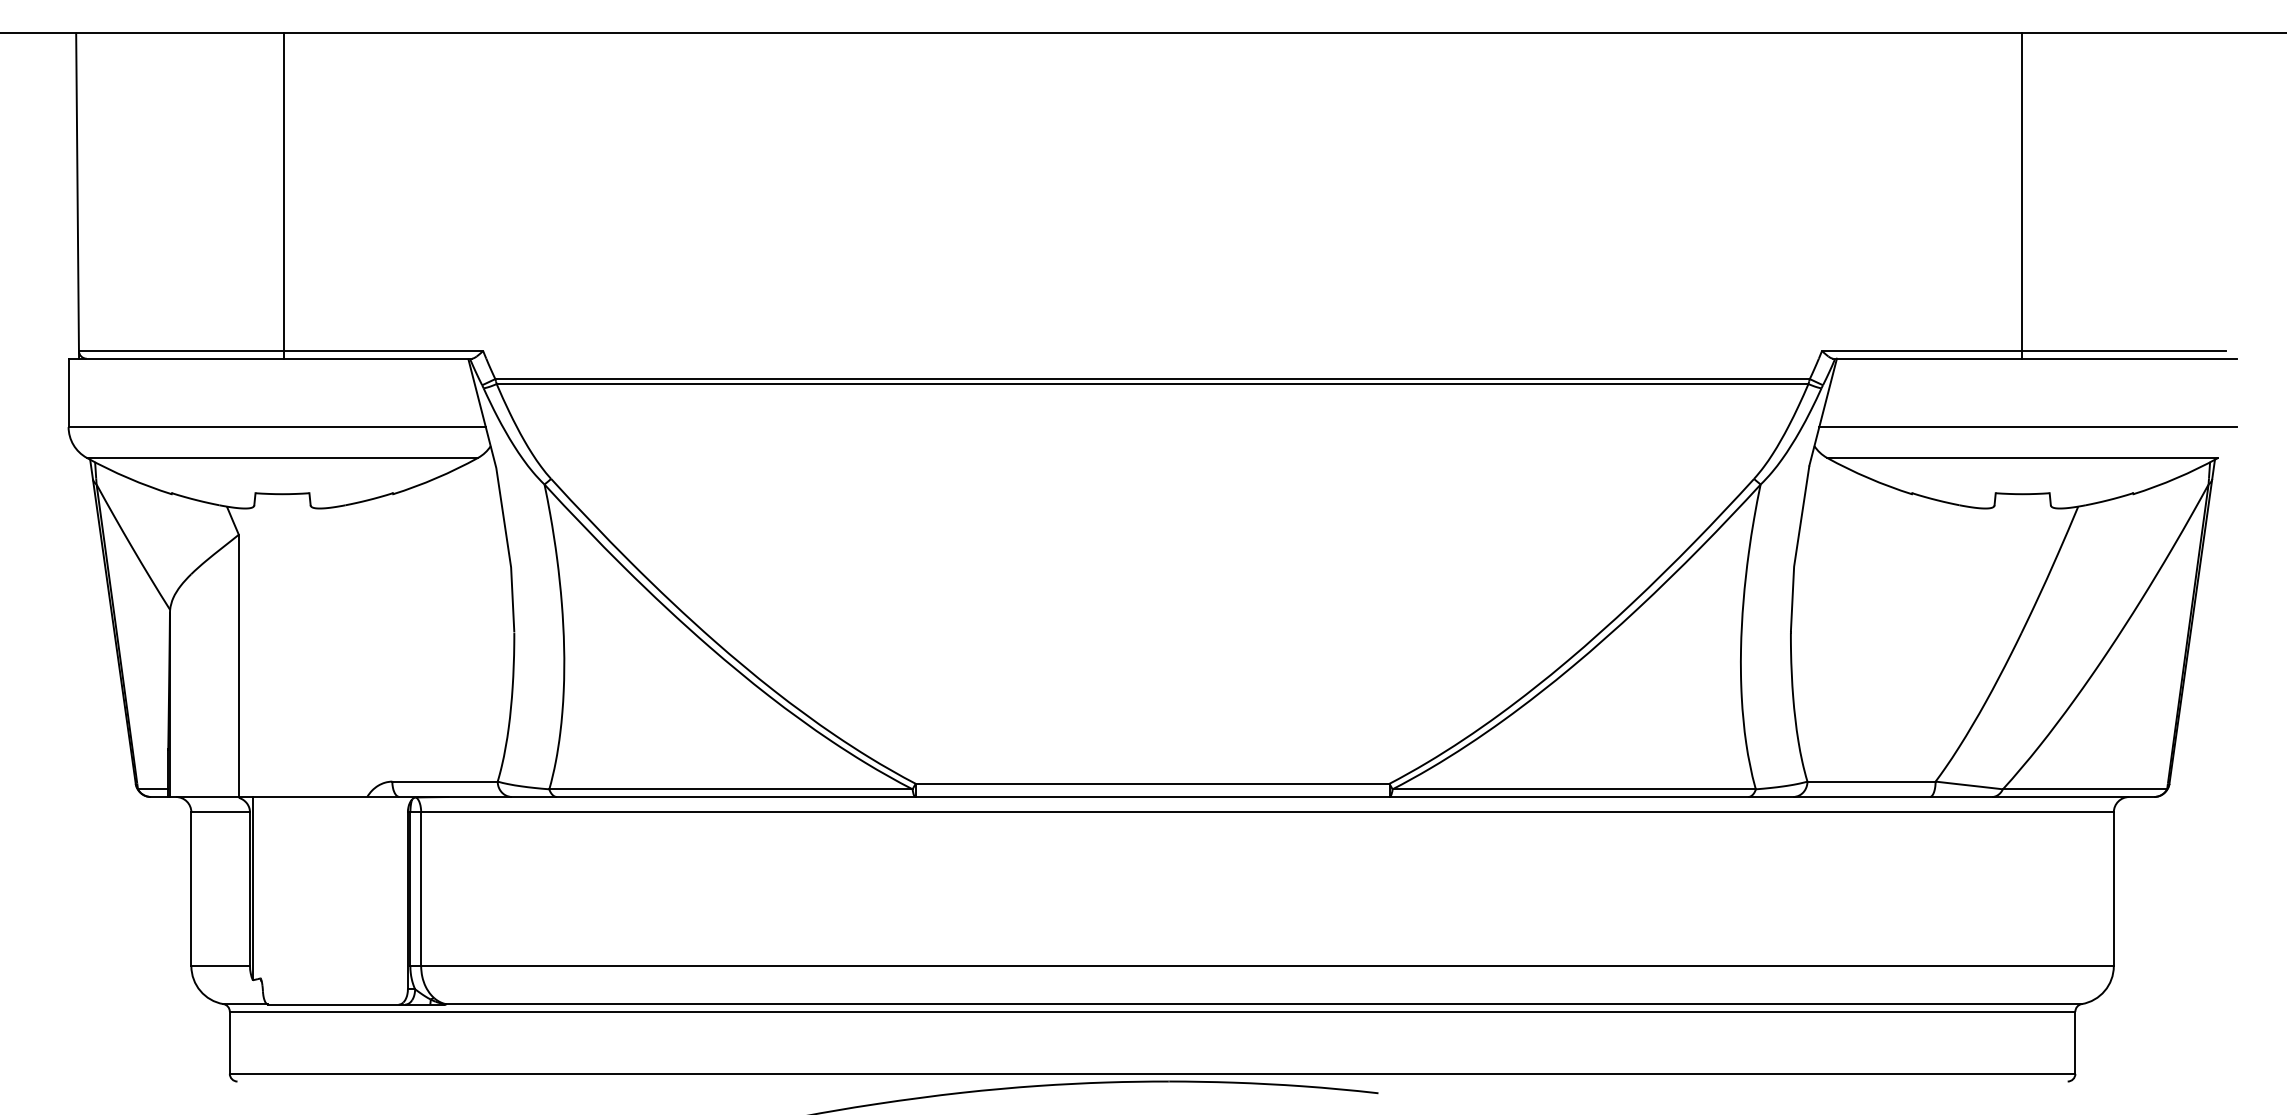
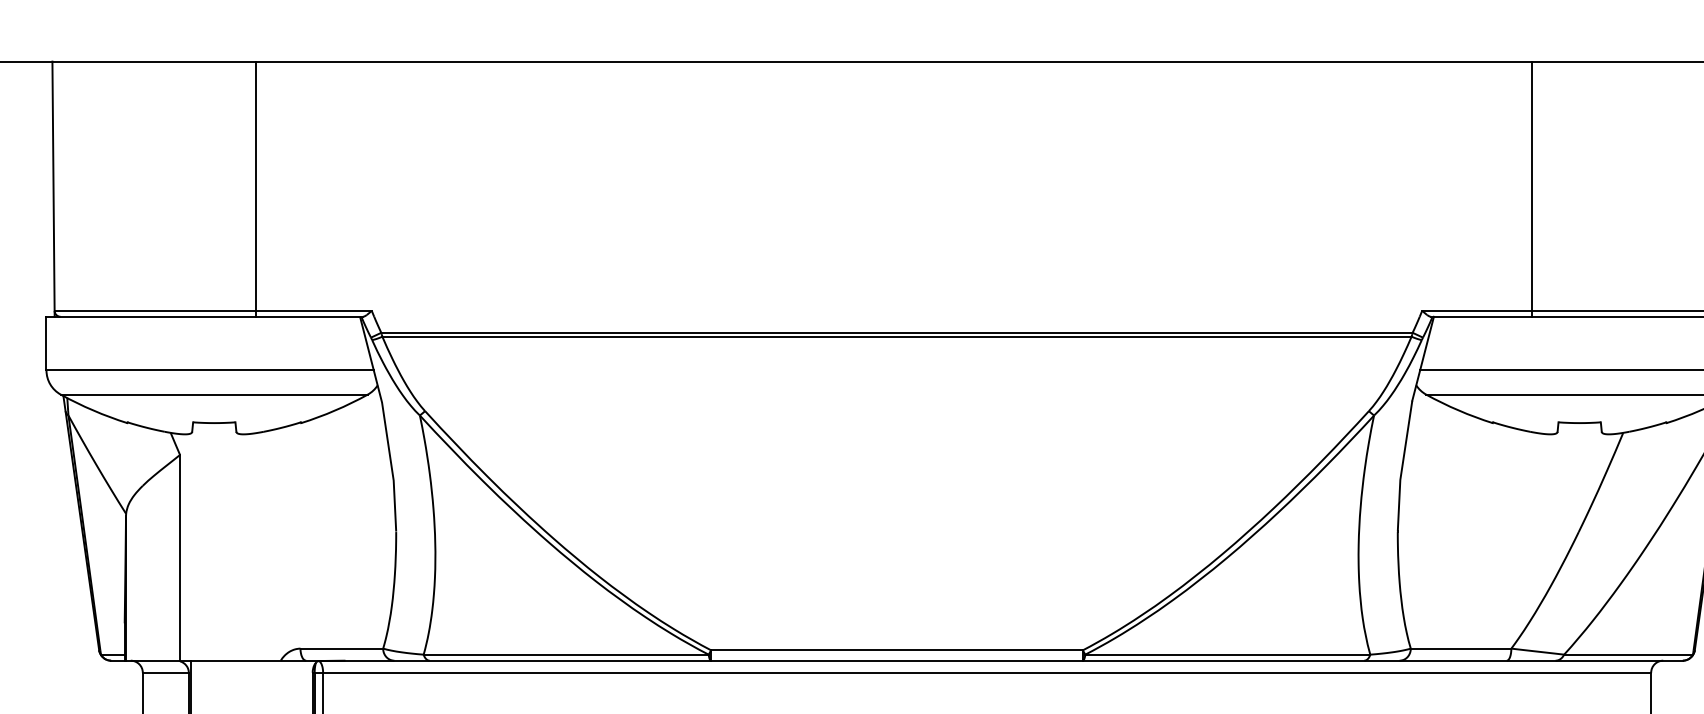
line: (283, 195) -> (255, 188), moved
line: (2021, 195) -> (1531, 188), moved

